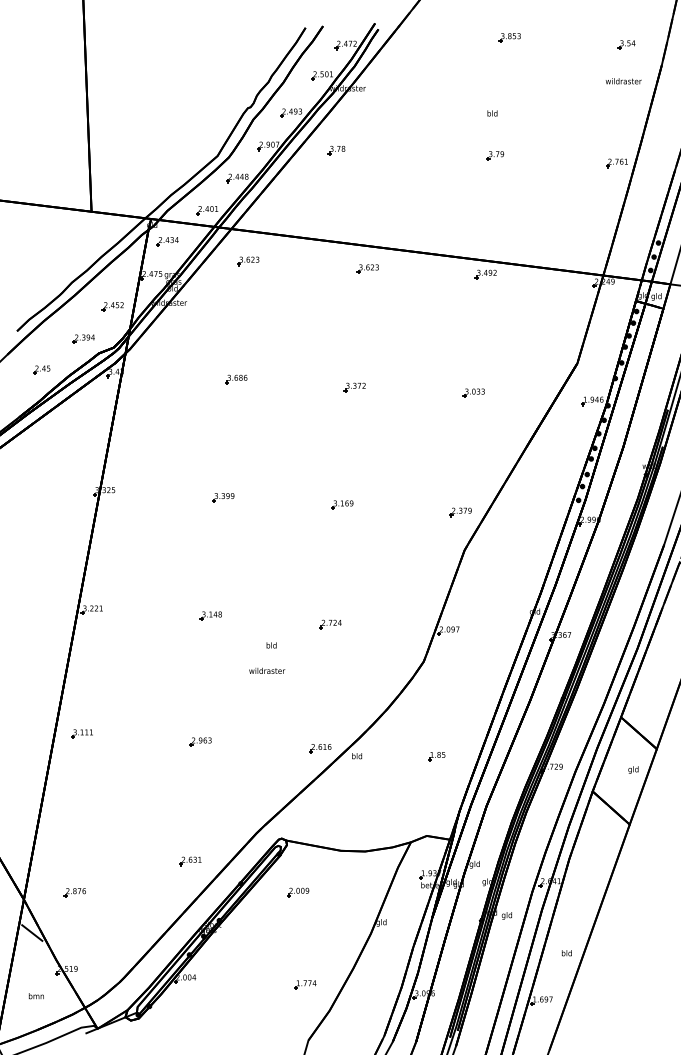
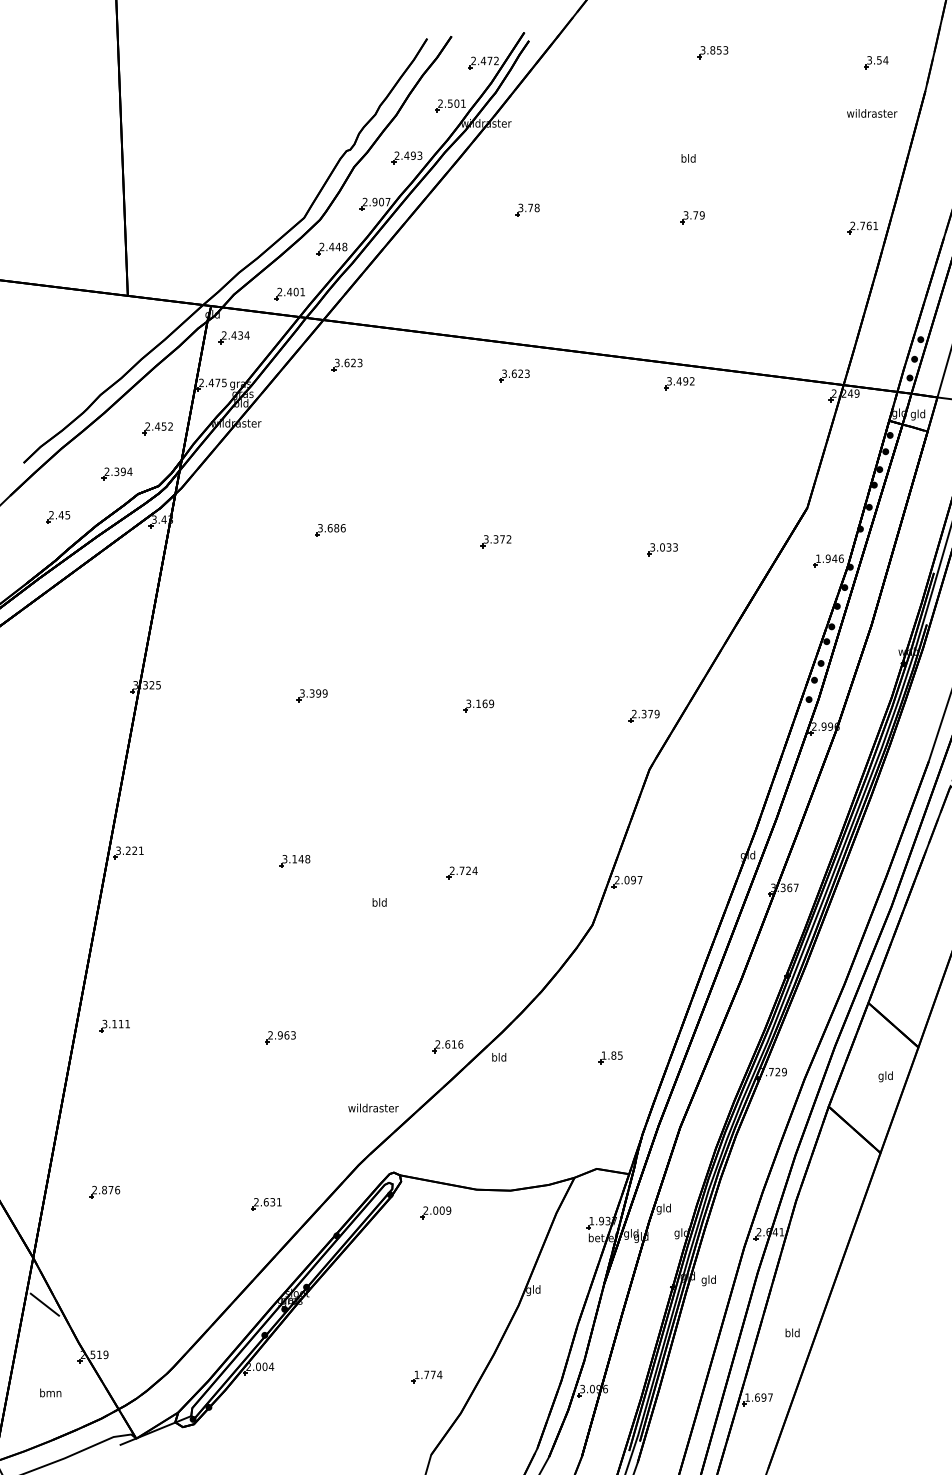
part: (336, 149) -> (527, 209), moved
text: (267, 670) -> (373, 1107), moved
part: (74, 892) -> (104, 1191), moved
part: (297, 892) -> (435, 1212), moved

